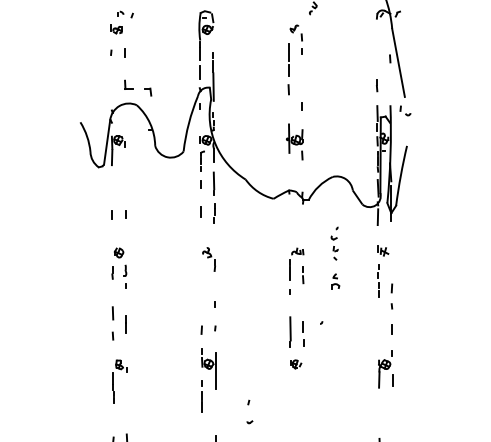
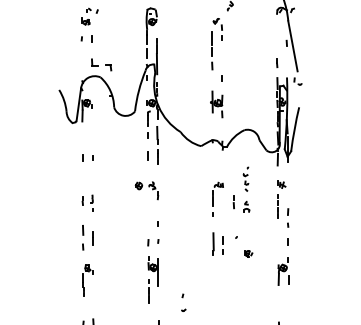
part: (118, 252) -> (138, 185), moved
line: (303, 275) -> (234, 202), moved
part: (296, 364) -> (248, 253), moved

